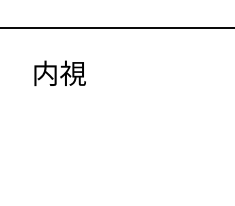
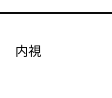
text: (59, 72) -> (28, 50), moved

